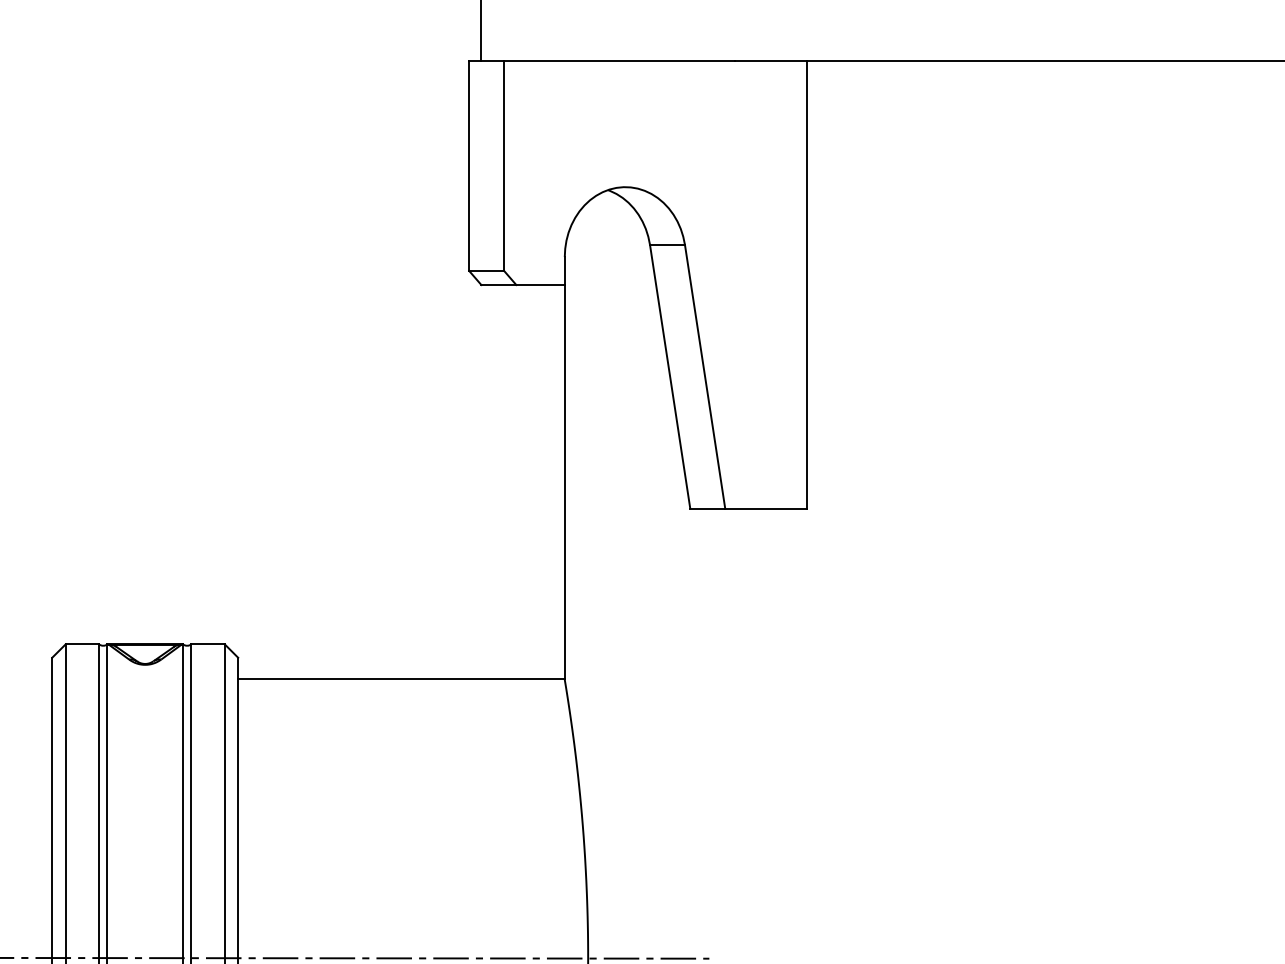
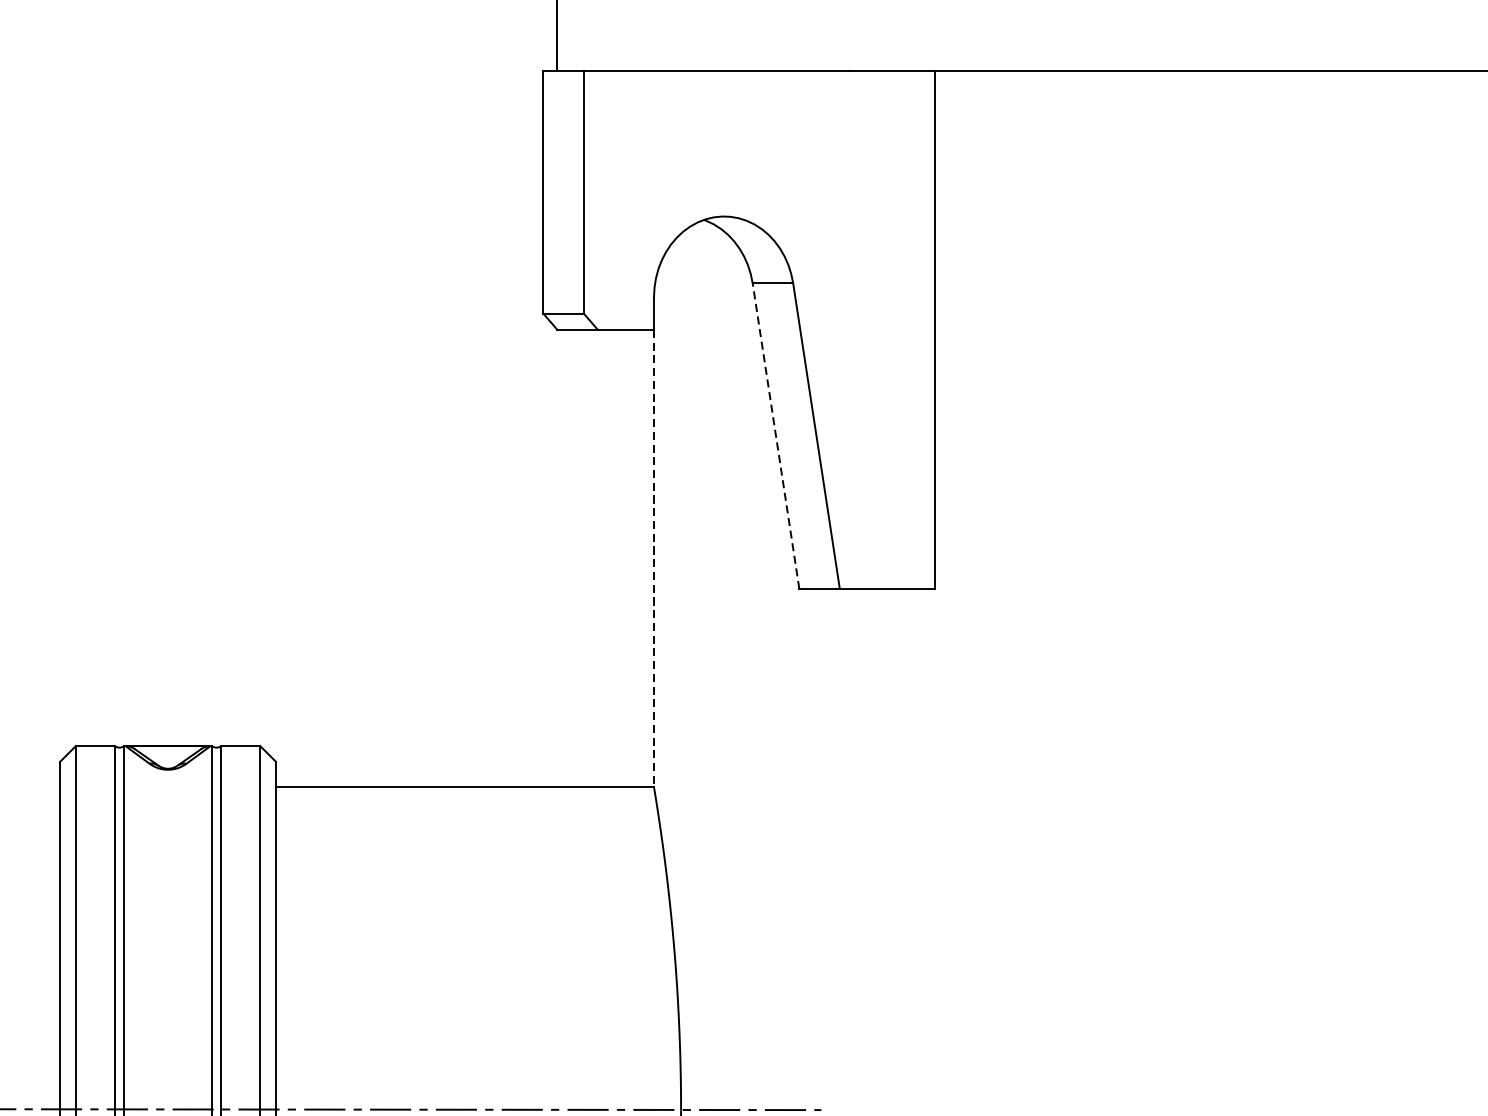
line: (670, 376) -> (776, 435), solid -> dashed
line: (564, 482) -> (653, 558), solid -> dashed

